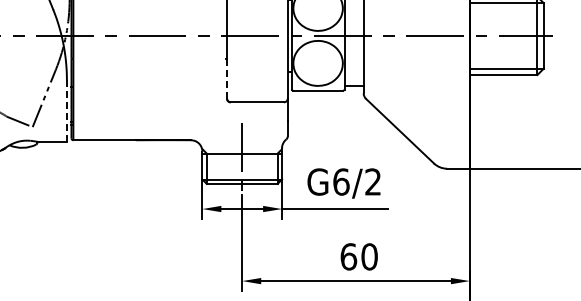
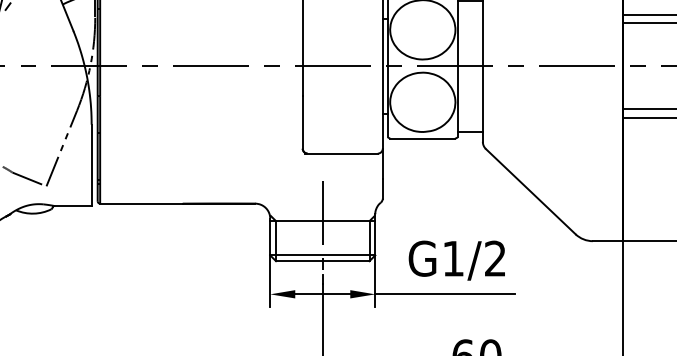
line: (227, 78) -> (303, 122), dashed -> solid
line: (66, 111) -> (91, 165), dashed -> solid
text: (341, 181) -> (453, 258), G6/2 -> G1/2

